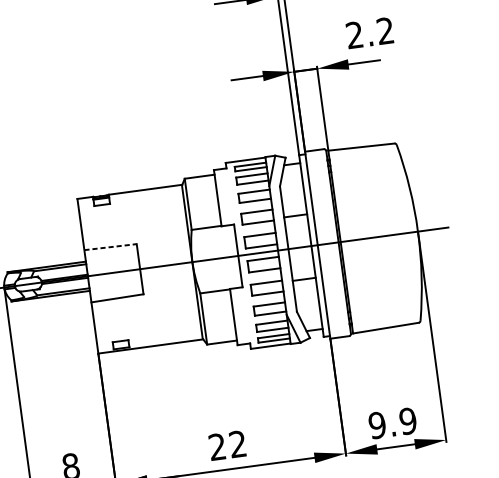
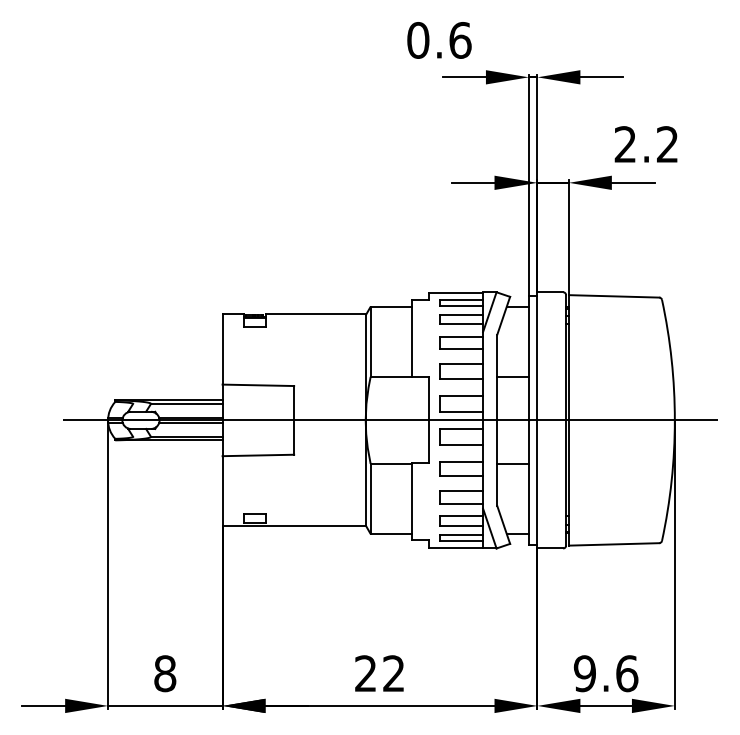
line: (110, 247) -> (258, 385), dashed -> solid
text: (408, 421) -> (627, 673), 9.9 -> 9.6

